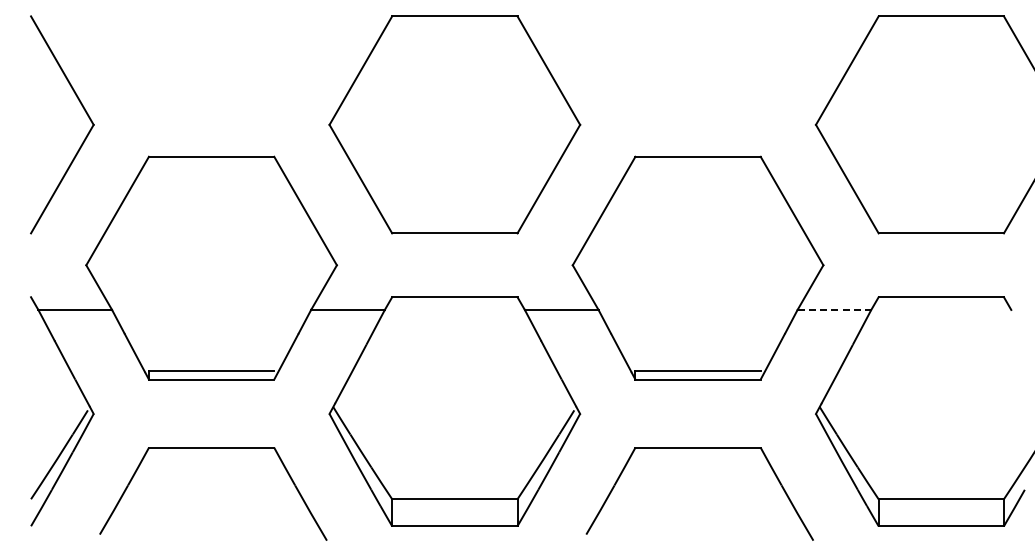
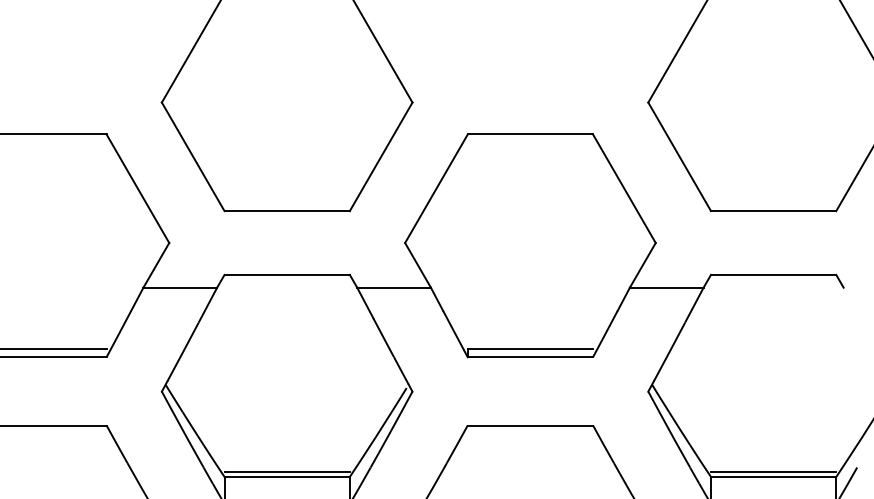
line: (834, 309) -> (666, 287), dashed -> solid
line: (454, 493) -> (286, 471), added
line: (940, 493) -> (772, 471), added

